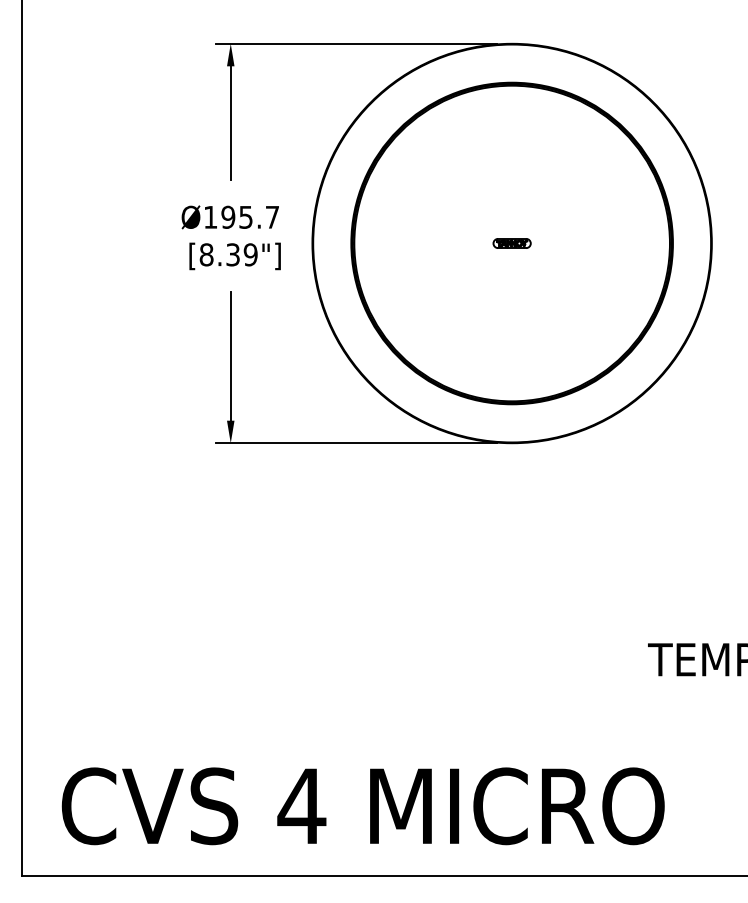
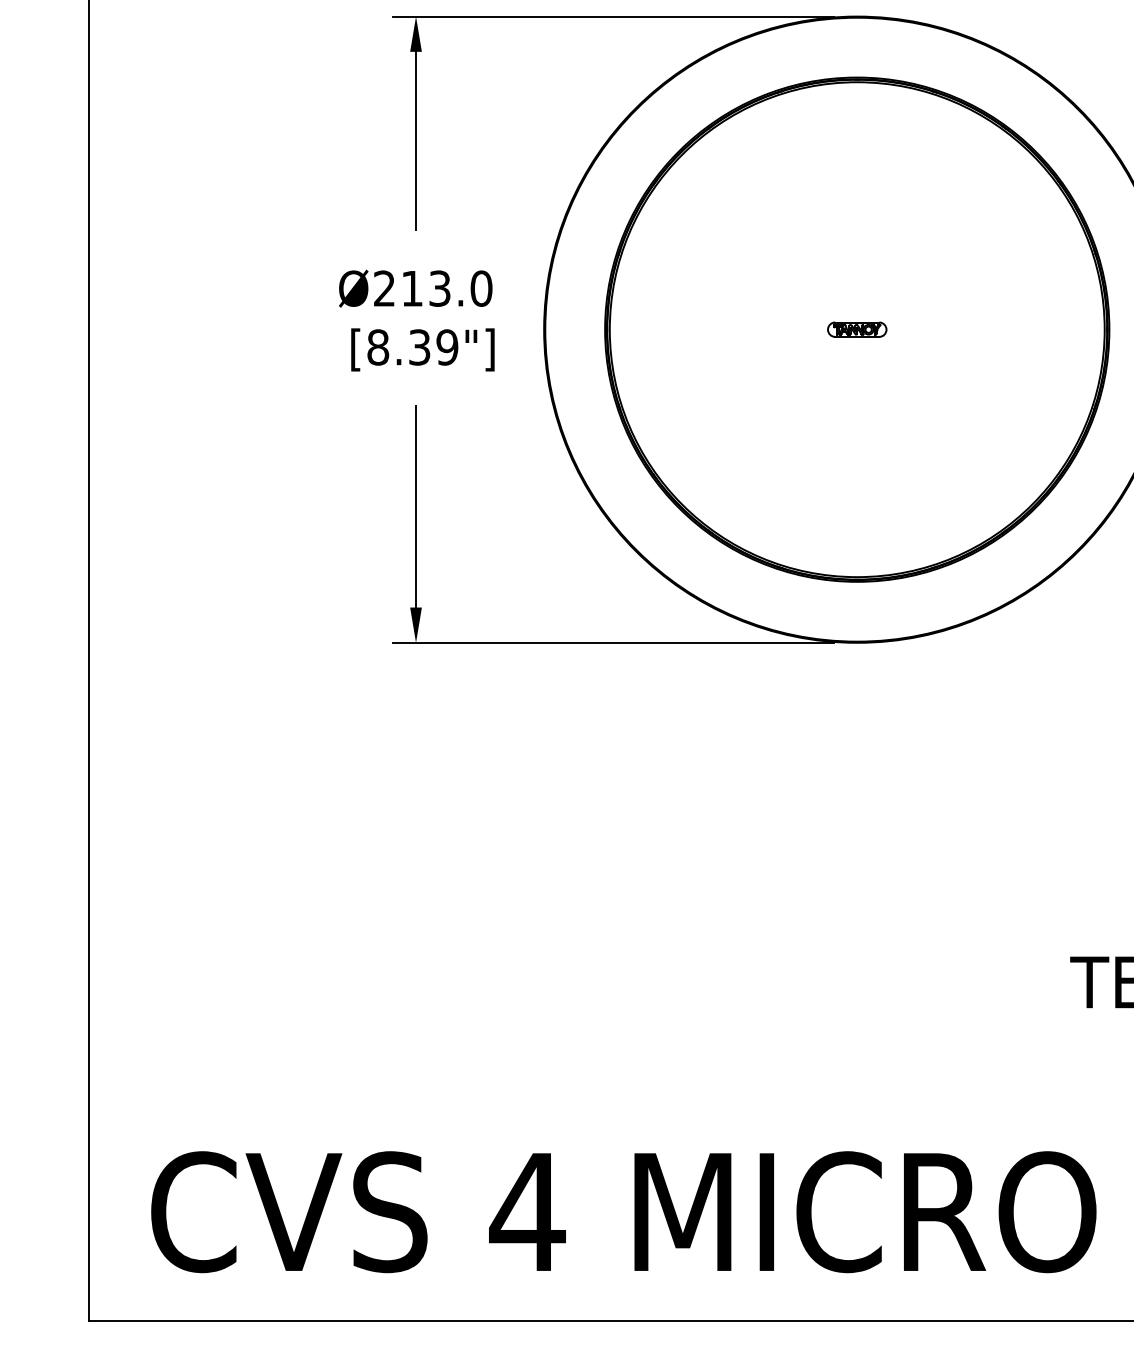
text: (241, 216) -> (432, 287), Ø195.7 -> Ø213.0

